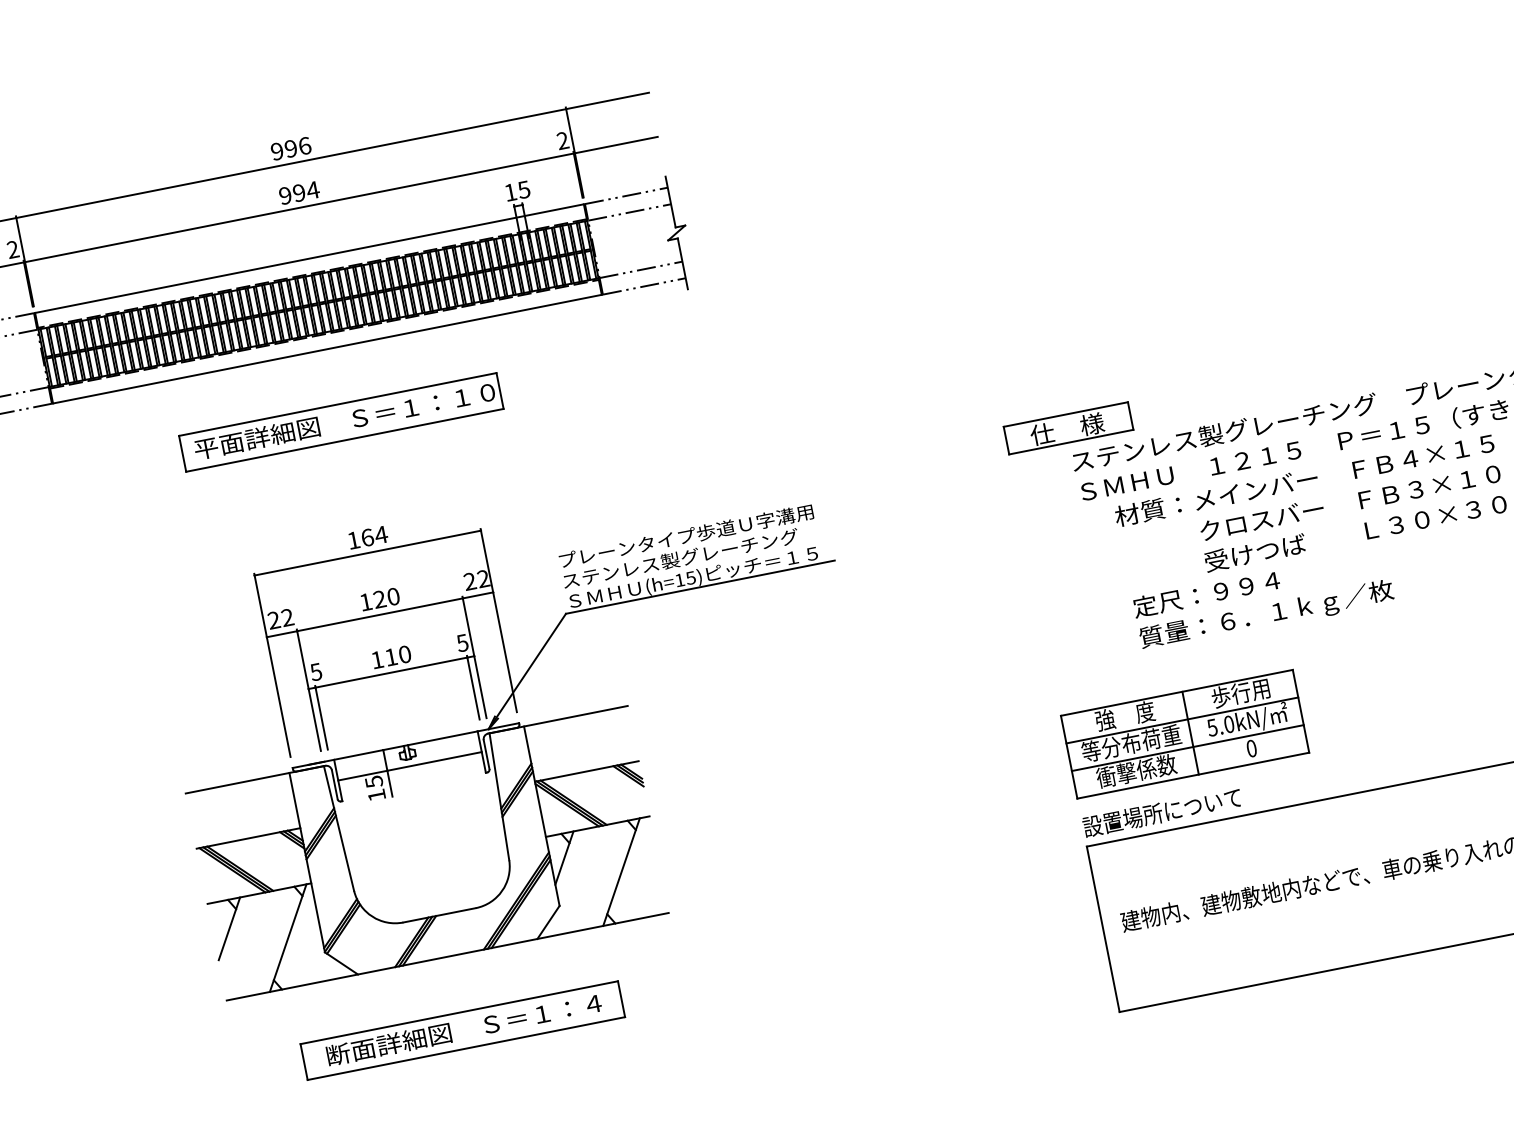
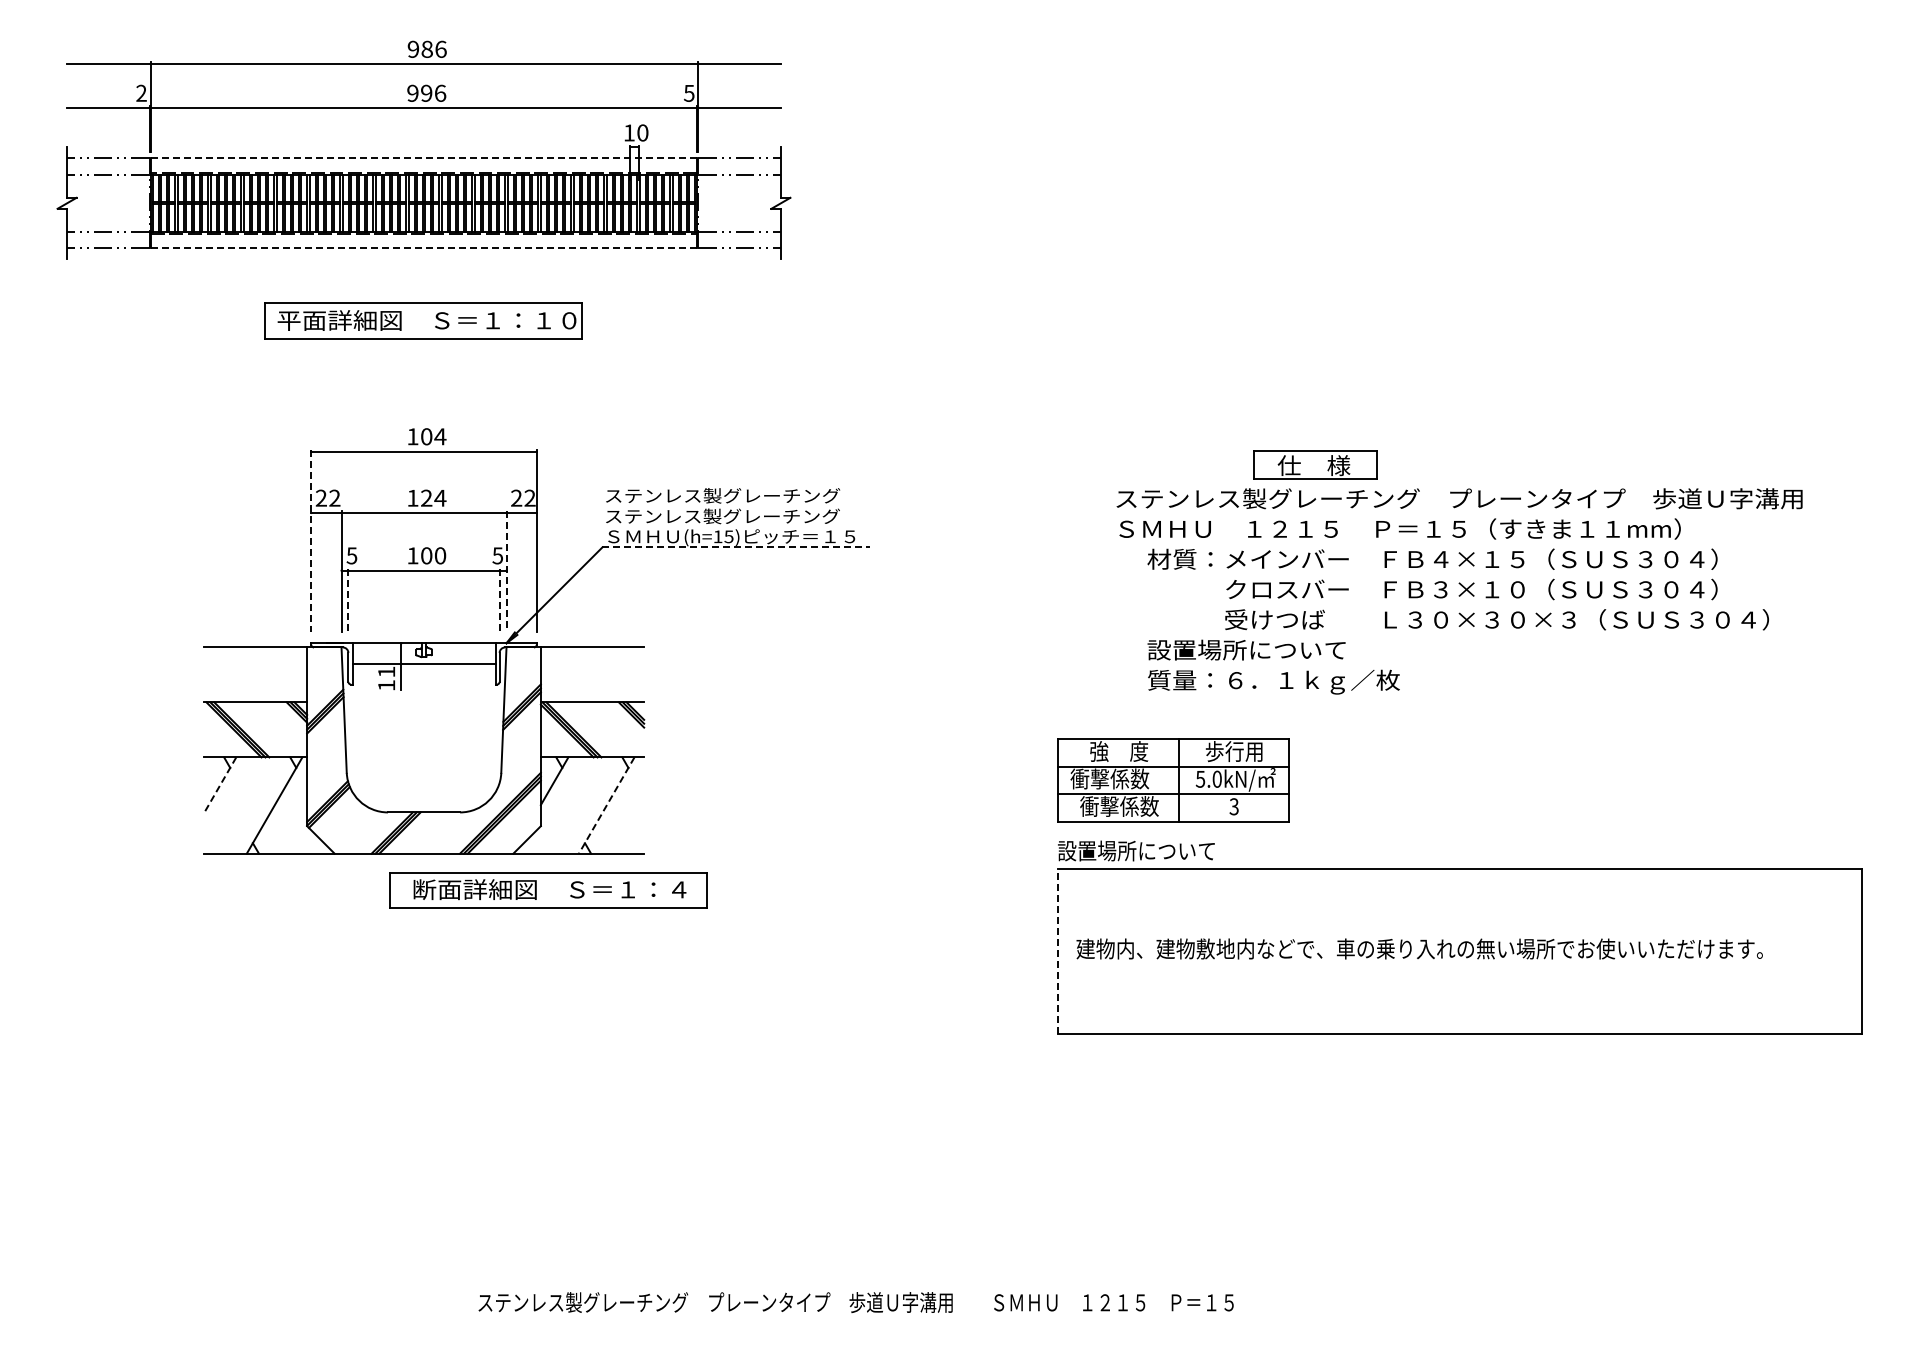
text: (561, 140) -> (688, 92), 2 -> 5
text: (290, 148) -> (426, 48), 996 -> 986
text: (312, 189) -> (440, 92), 994 -> 996
text: (523, 189) -> (642, 132), 15 -> 10
line: (309, 259) -> (423, 158), solid -> dashed
line: (327, 349) -> (424, 248), solid -> dashed
part: (1068, 427) -> (1315, 464), moved
text: (686, 535) -> (732, 495), プレーンタイプ歩道Ｕ字溝用 -> ステンレス製グレーチング
text: (367, 537) -> (426, 436), 164 -> 104
line: (700, 587) -> (736, 547), solid -> dashed
text: (1232, 588) -> (1246, 649), 定尺：９９４ -> 設置場所について
text: (393, 595) -> (440, 497), 120 -> 124
text: (390, 656) -> (426, 555), 110 -> 100
line: (474, 658) -> (506, 572), solid -> dashed
line: (272, 665) -> (311, 541), solid -> dashed
line: (473, 687) -> (499, 600), solid -> dashed
line: (321, 717) -> (348, 600), solid -> dashed
text: (1130, 743) -> (1119, 778), 等分布荷重 -> 衝撃係数
text: (1250, 748) -> (1233, 806), 0 -> 3
text: (373, 781) -> (386, 671), 15 -> 11
line: (621, 872) -> (606, 805), solid -> dashed
line: (228, 928) -> (219, 785), solid -> dashed
line: (1103, 929) -> (1057, 951), solid -> dashed
part: (462, 1030) -> (548, 890), moved

